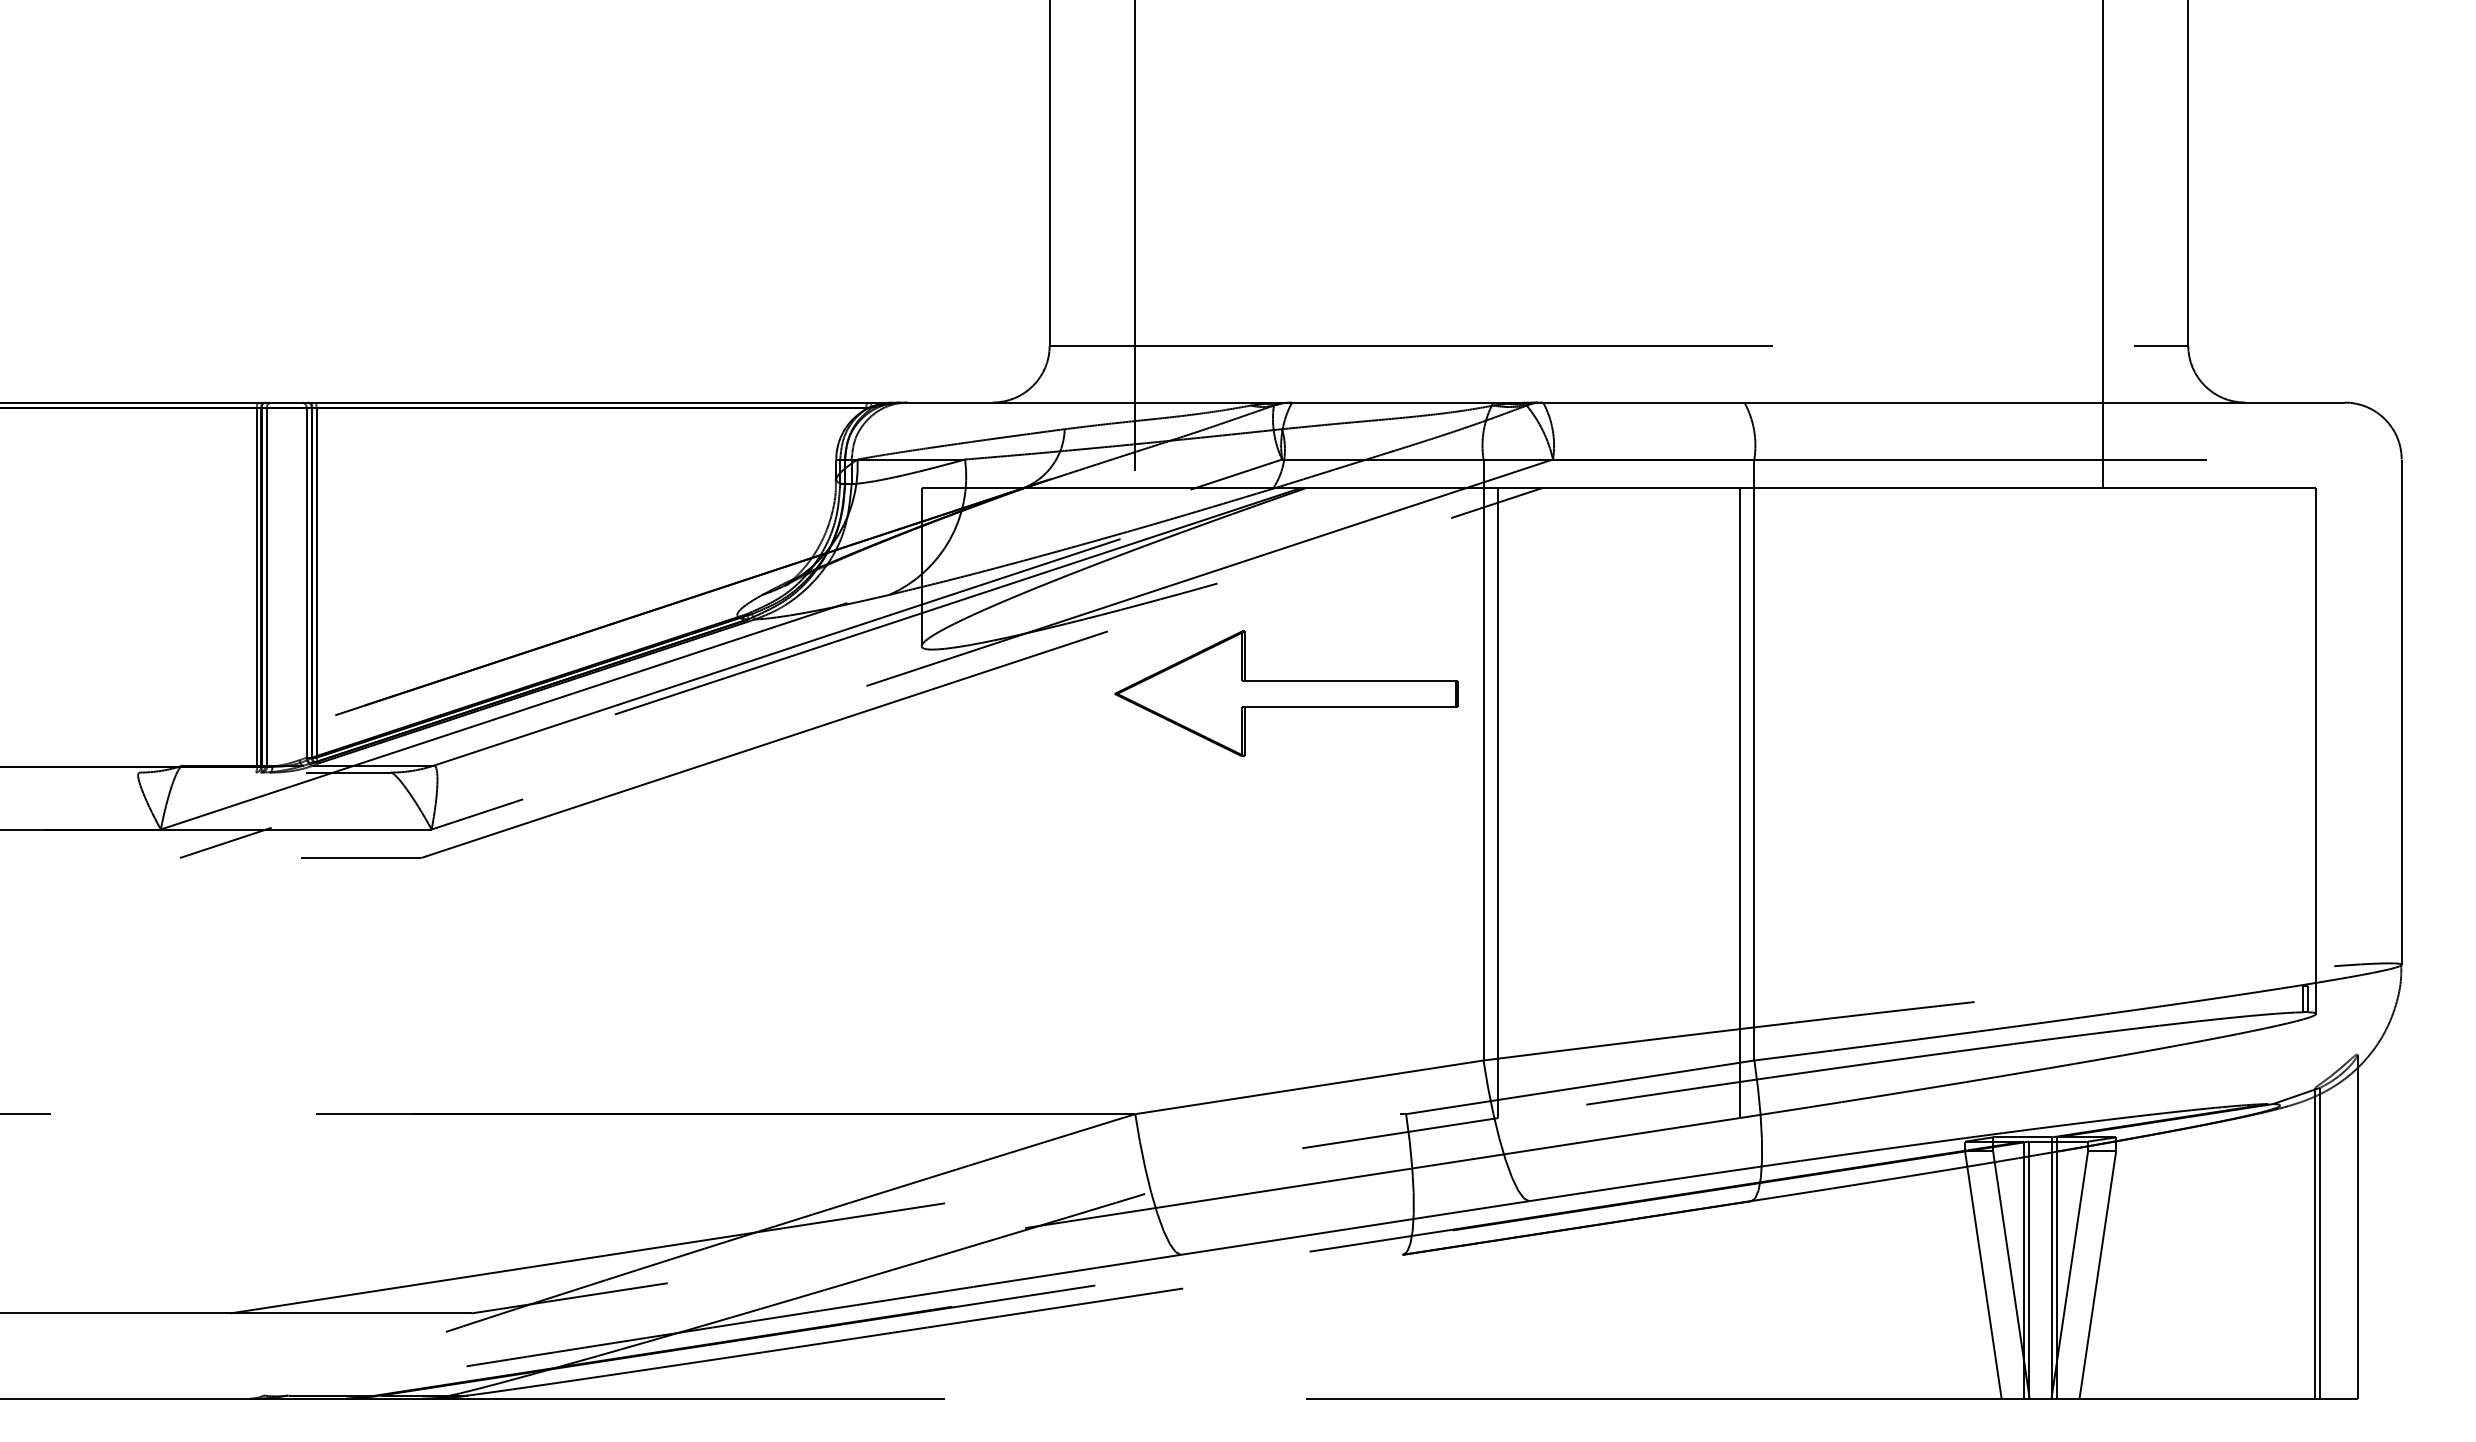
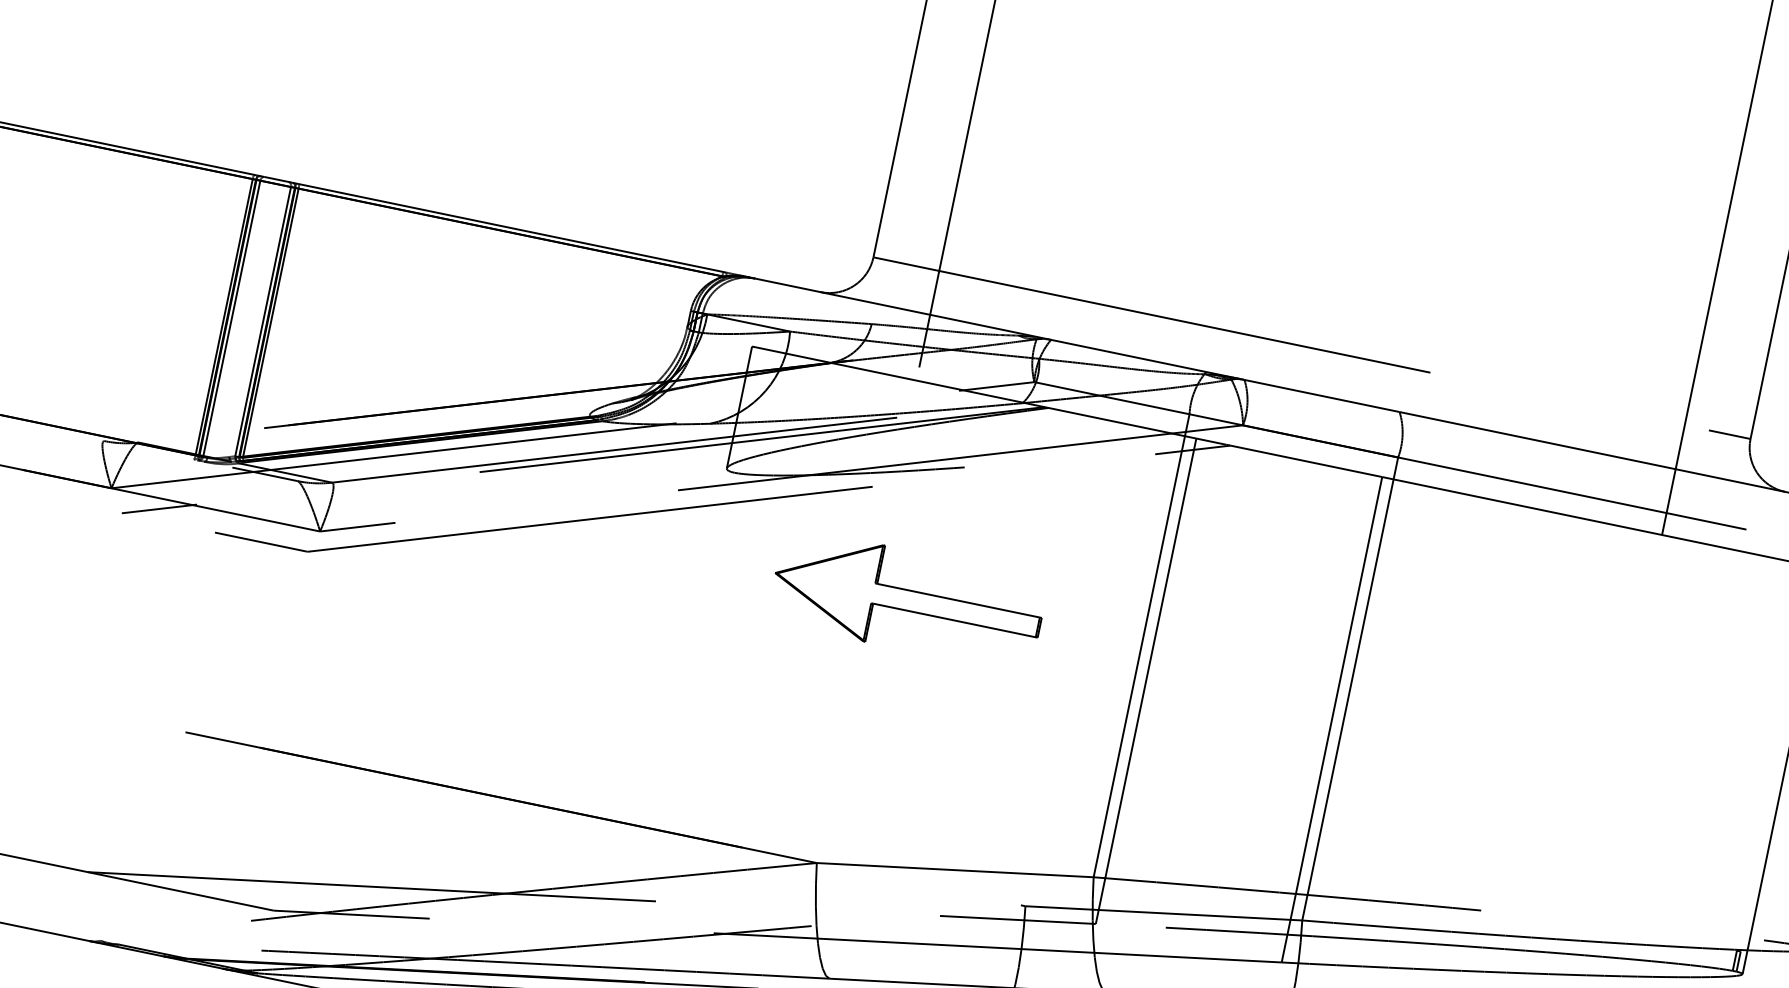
part: (1286, 693) -> (907, 600), moved

